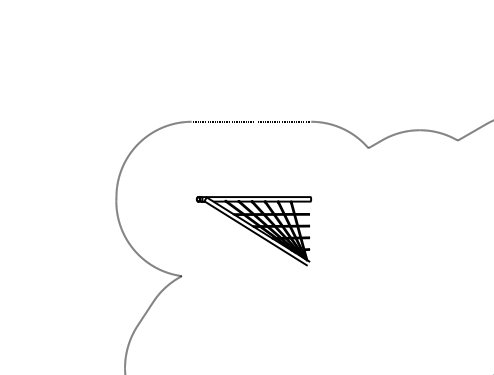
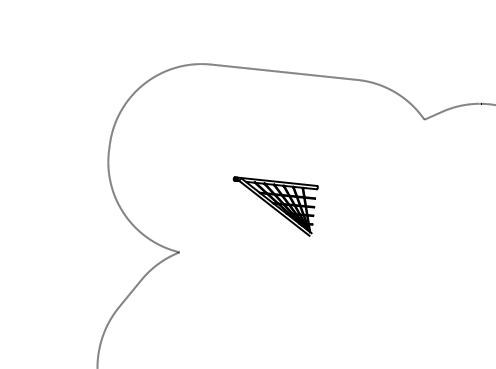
part: (253, 231) -> (272, 206), size x0.6

